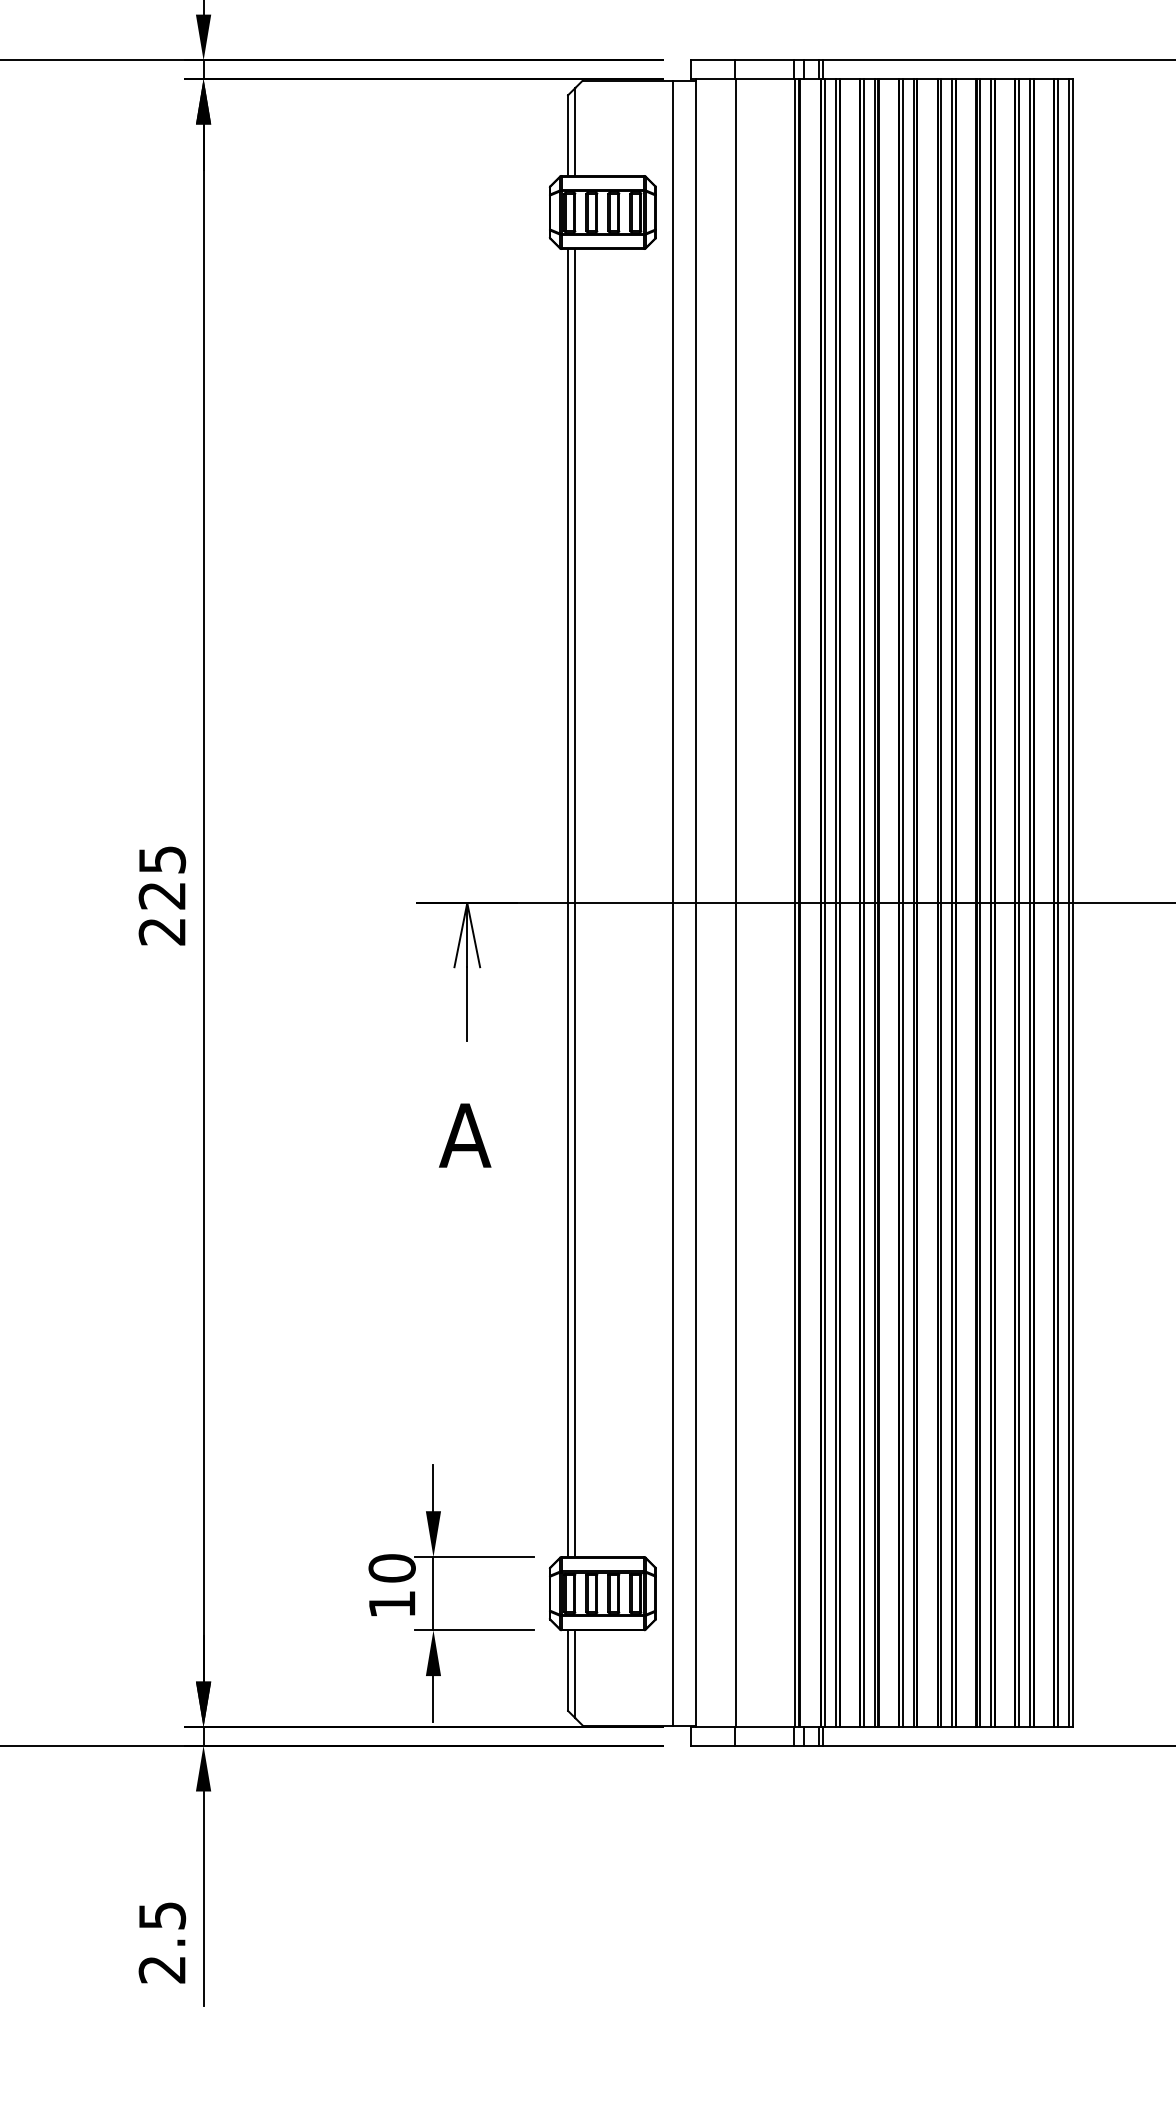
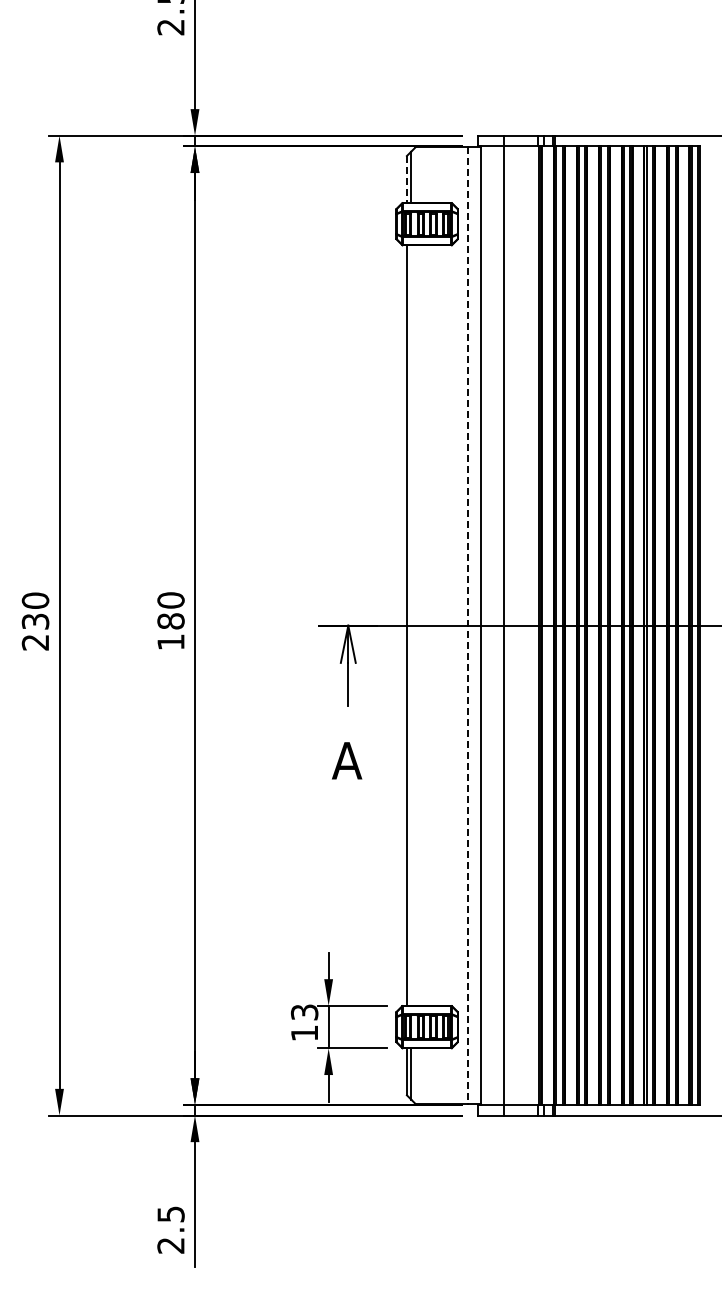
line: (567, 135) -> (406, 179), solid -> dashed
text: (161, 895) -> (170, 621), 225 -> 180
line: (575, 902) -> (411, 625), removed
line: (672, 904) -> (467, 626), solid -> dashed
text: (391, 1568) -> (304, 1012), 10 -> 13

